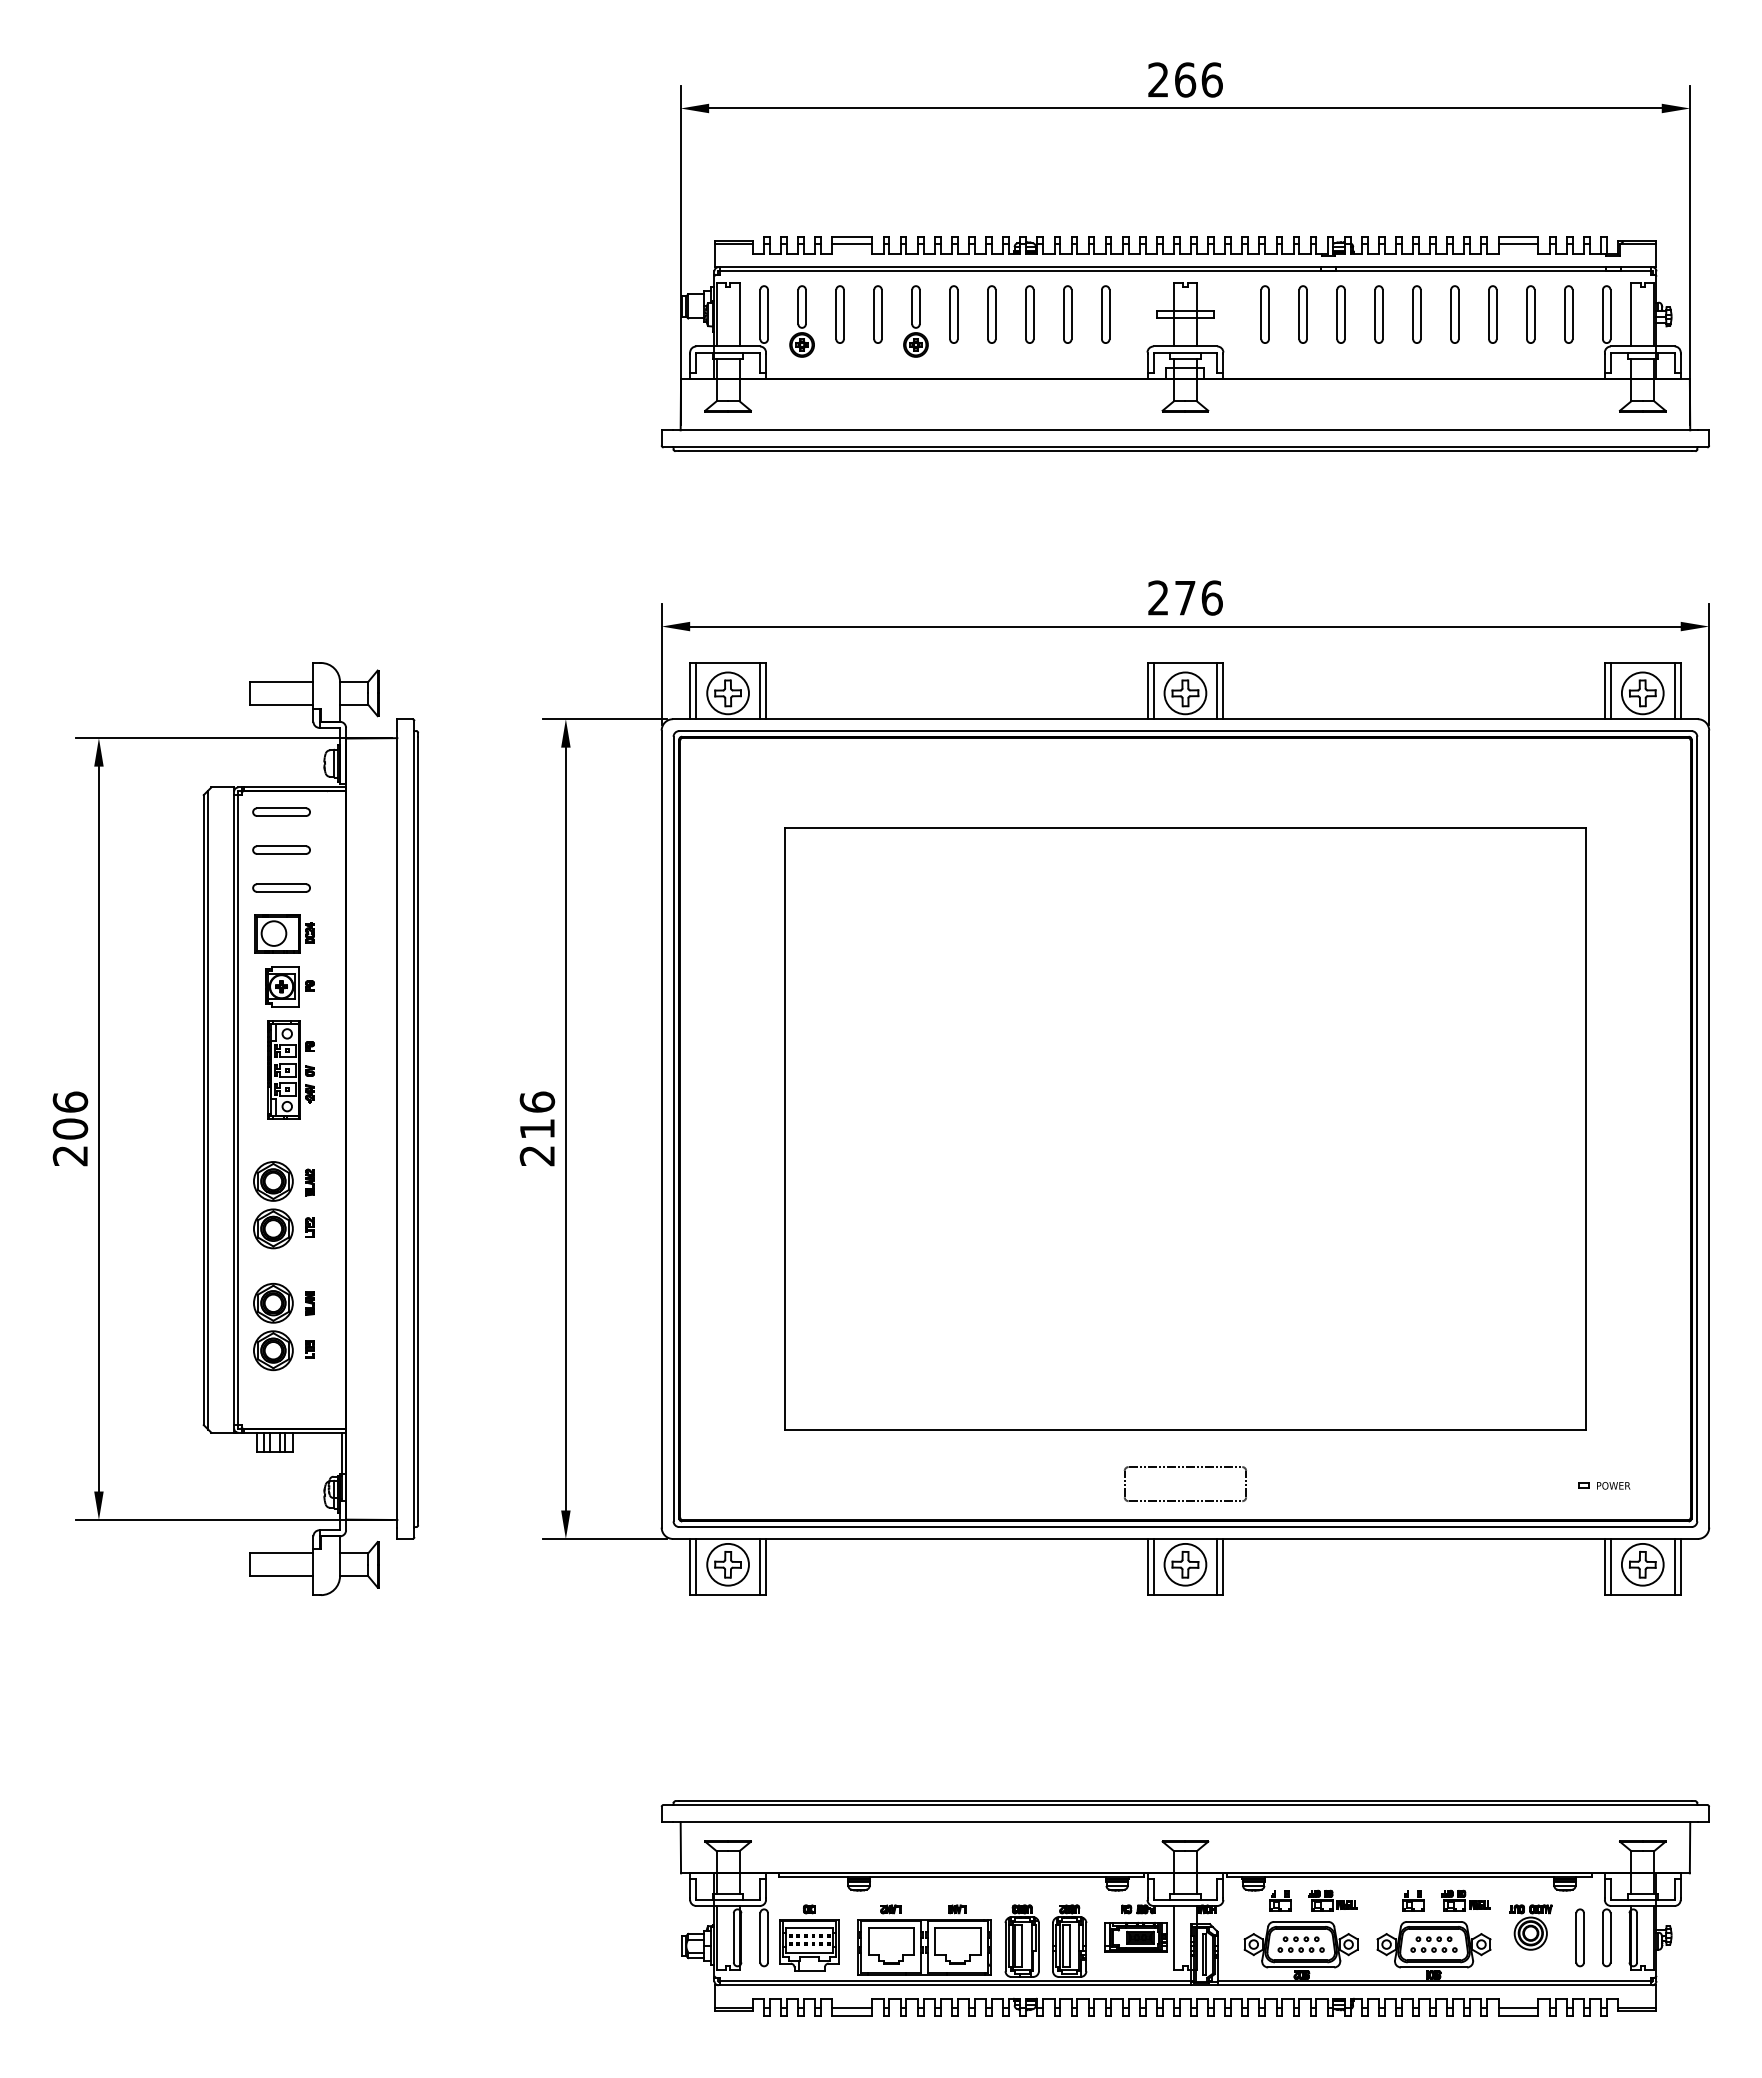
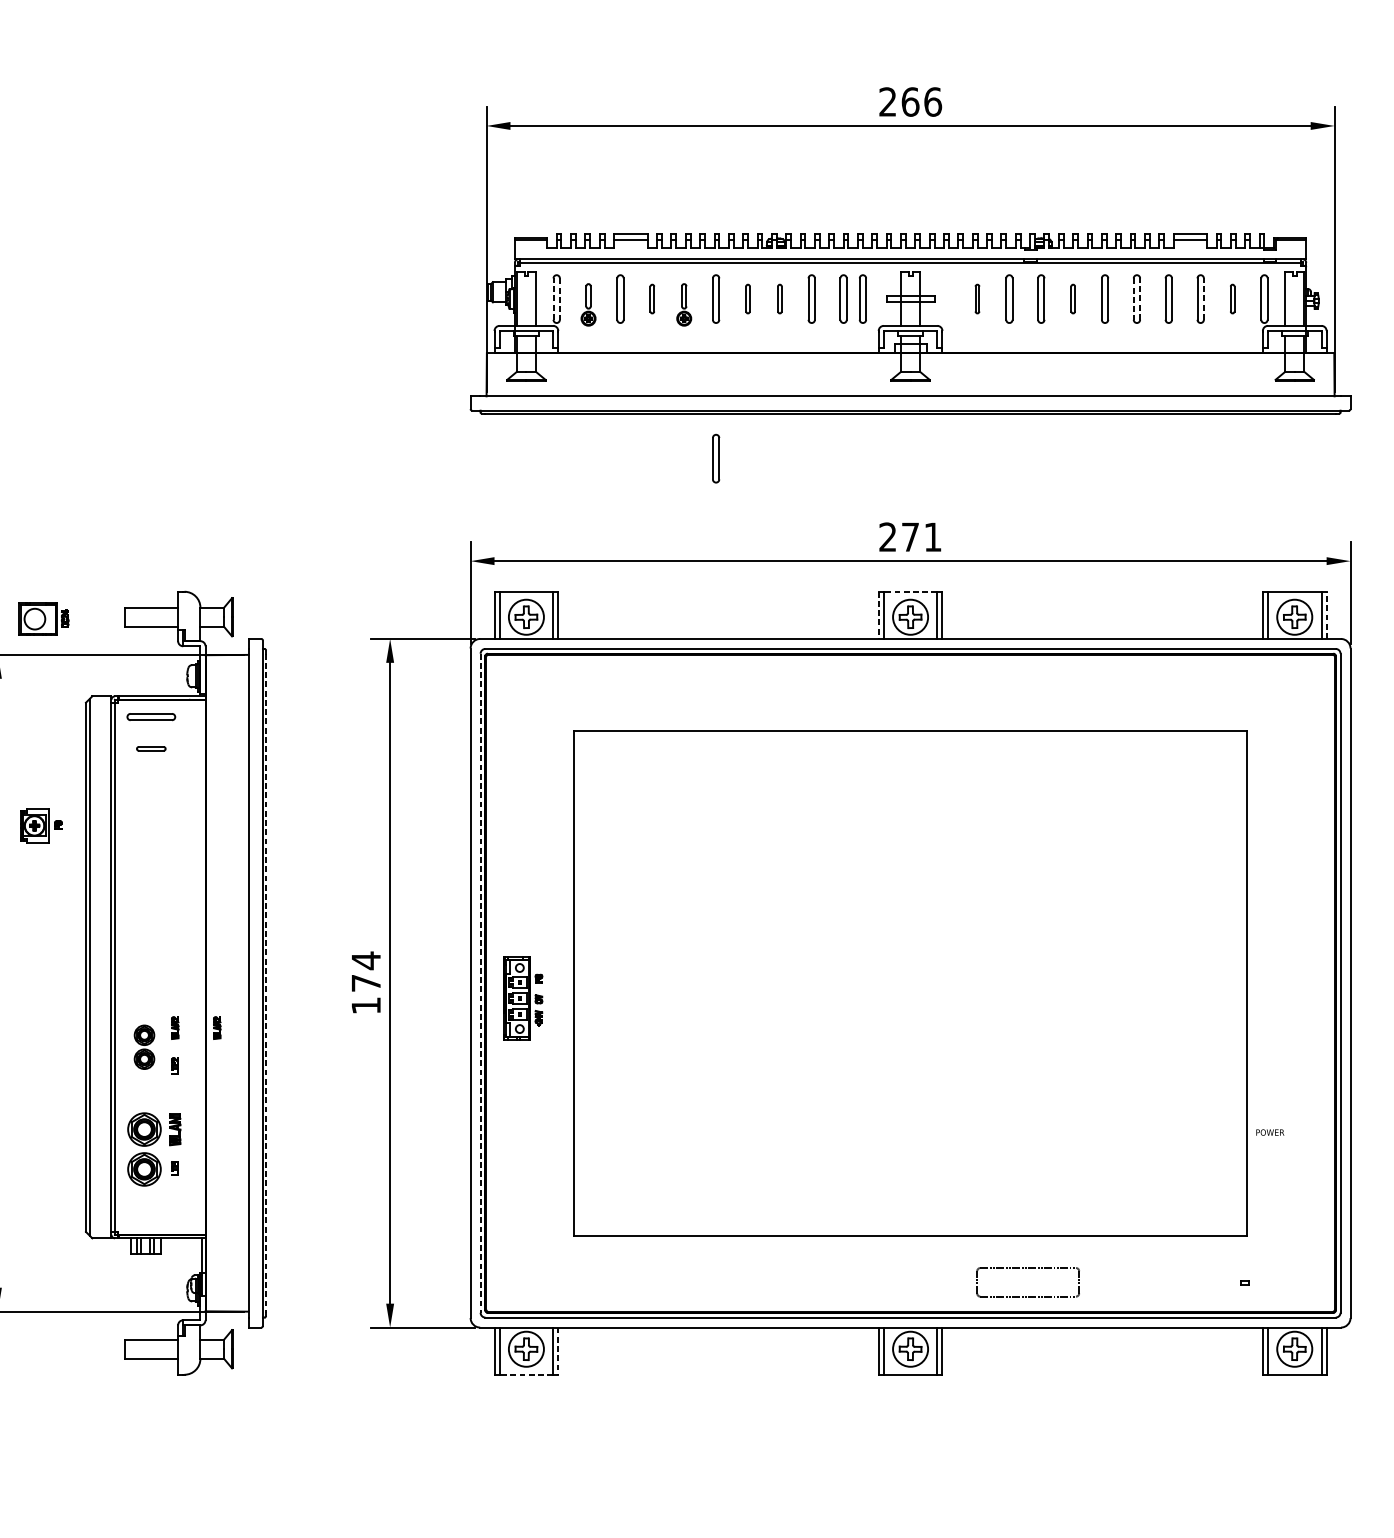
line: (760, 314) -> (553, 299), solid -> dashed
line: (767, 314) -> (559, 299), solid -> dashed
part: (877, 314) -> (651, 299), size x0.6
part: (991, 314) -> (747, 299), size x0.6
part: (1029, 314) -> (779, 299), size x0.6
part: (1128, 314) -> (862, 299), added
part: (1264, 314) -> (976, 299), size x0.6
part: (1378, 314) -> (1072, 299), size x0.6
line: (1451, 314) -> (1134, 299), solid -> dashed
line: (1458, 314) -> (1139, 299), solid -> dashed
line: (1534, 314) -> (1203, 299), solid -> dashed
part: (1568, 314) -> (1232, 299), size x0.6
part: (801, 321) -> (588, 304), size x0.7
part: (915, 321) -> (683, 304), size x0.7
part: (953, 504) -> (715, 458), added
text: (1211, 597) -> (932, 536), 276 -> 271
line: (1185, 663) -> (910, 592), solid -> dashed
line: (1680, 690) -> (1326, 614), solid -> dashed
line: (1147, 691) -> (878, 615), solid -> dashed
part: (281, 849) -> (151, 748), size x0.6
part: (281, 887) -> (151, 780), removed
part: (284, 933) -> (43, 619), moved
part: (289, 986) -> (41, 825), moved
part: (290, 1069) -> (522, 997), moved
text: (537, 1128) -> (366, 982), 216 -> 174
line: (418, 1129) -> (266, 983), solid -> dashed
line: (673, 1129) -> (480, 983), solid -> dashed
part: (359, 1182) -> (216, 1028), added
part: (273, 1205) -> (144, 1047), size x0.6
part: (309, 1303) -> (174, 1129), size x1.6
part: (1183, 1467) -> (1026, 1268), moved
text: (1613, 1485) -> (1270, 1132), moved
line: (766, 1567) -> (558, 1351), solid -> dashed
line: (728, 1595) -> (526, 1375), solid -> dashed

